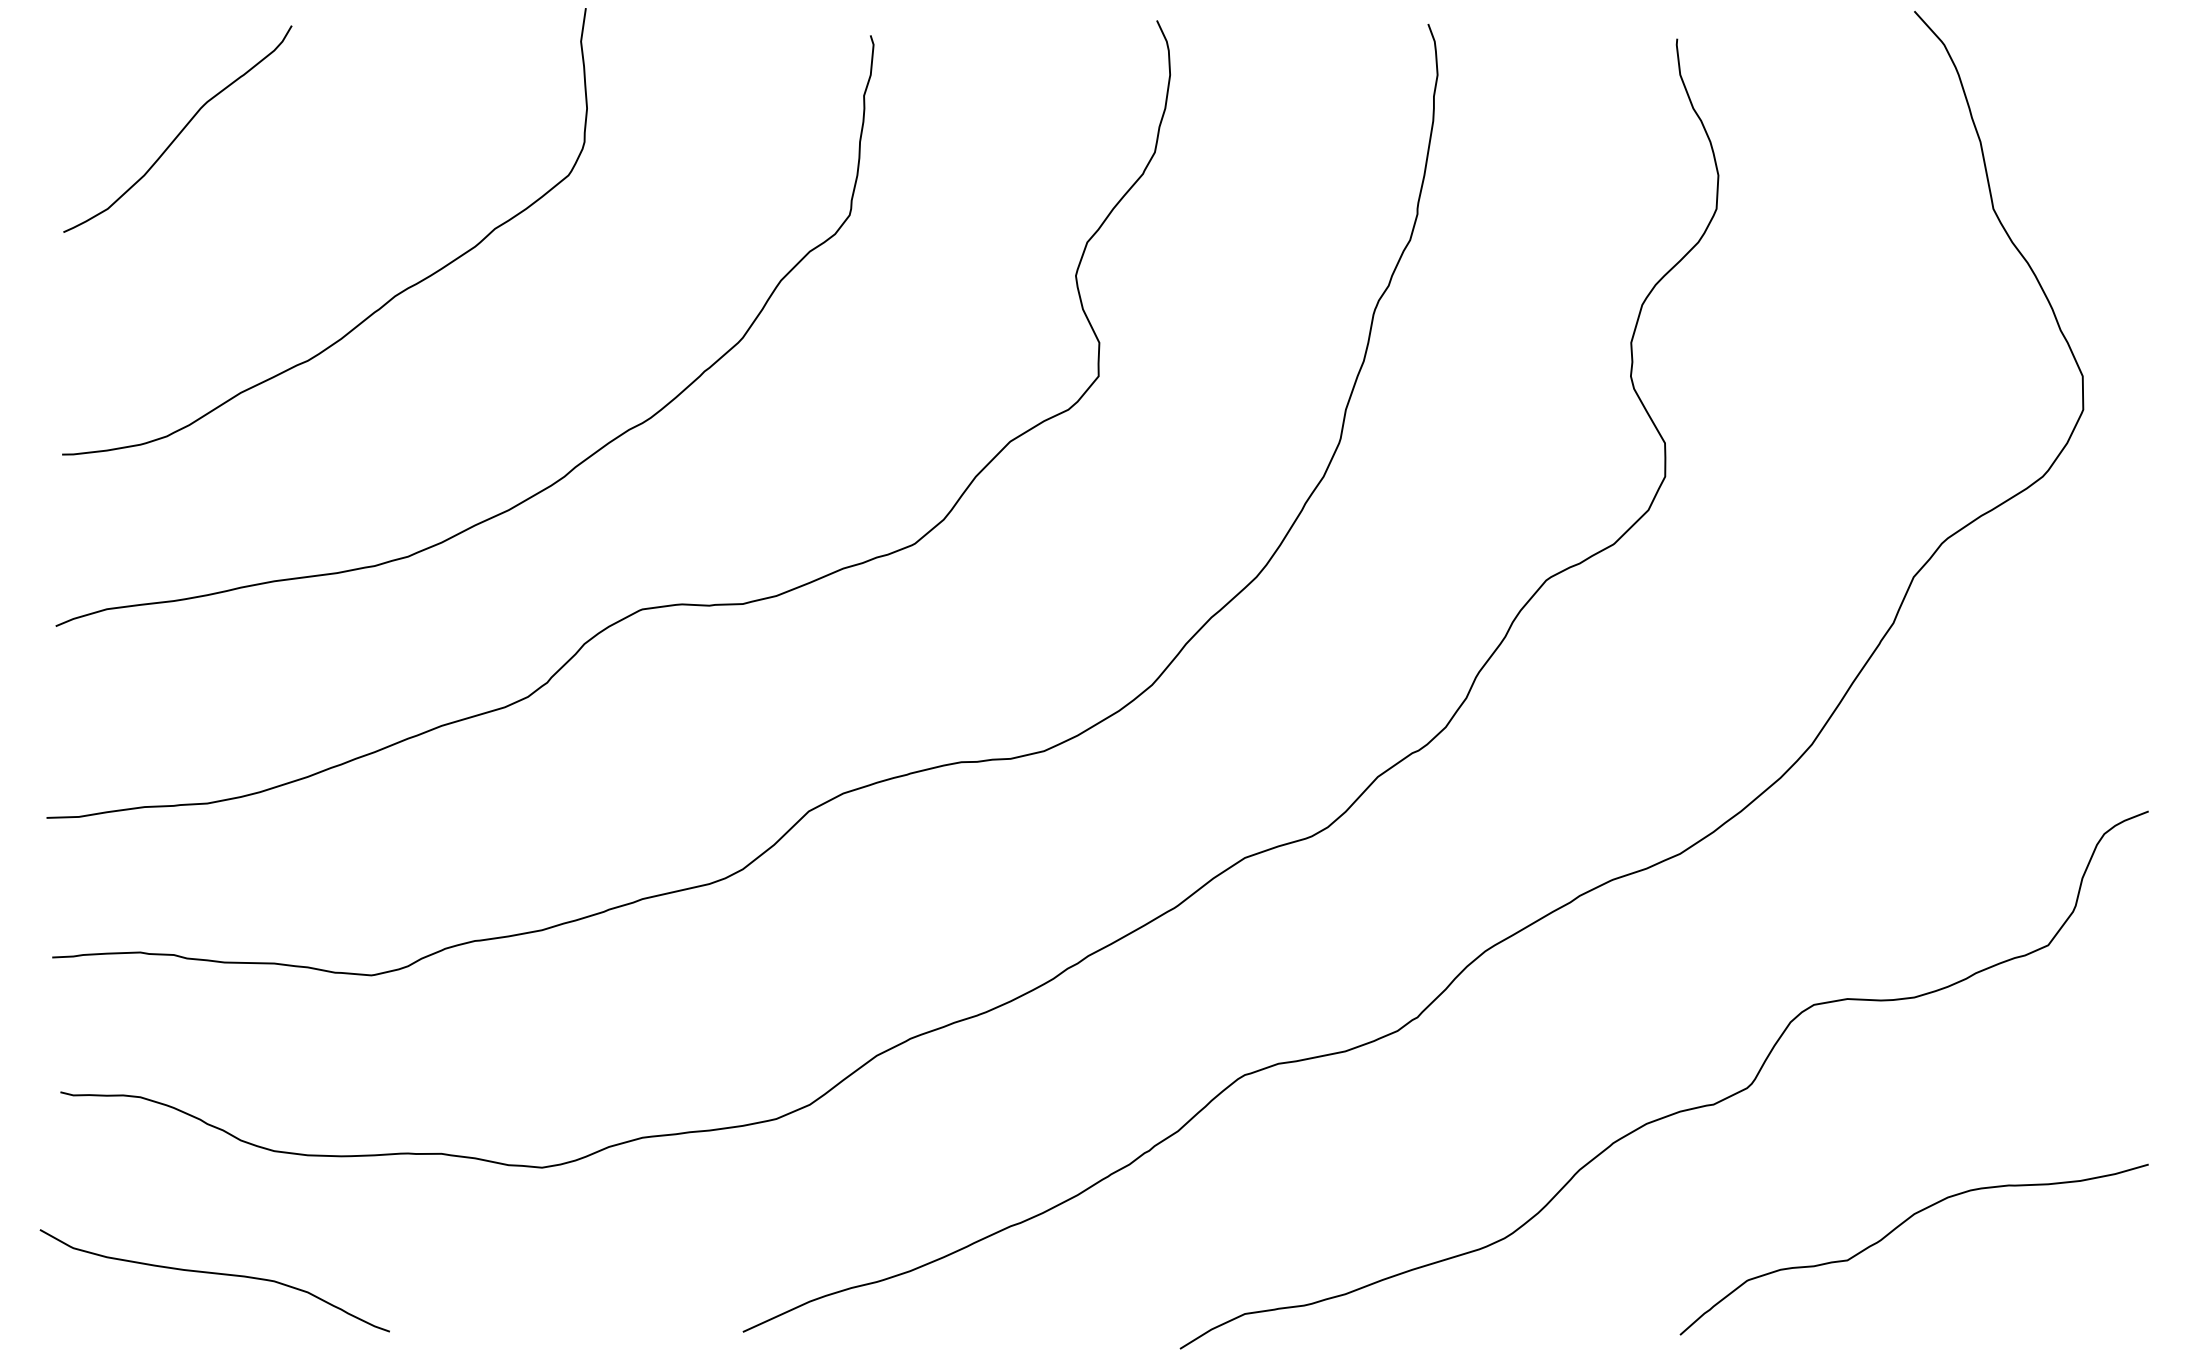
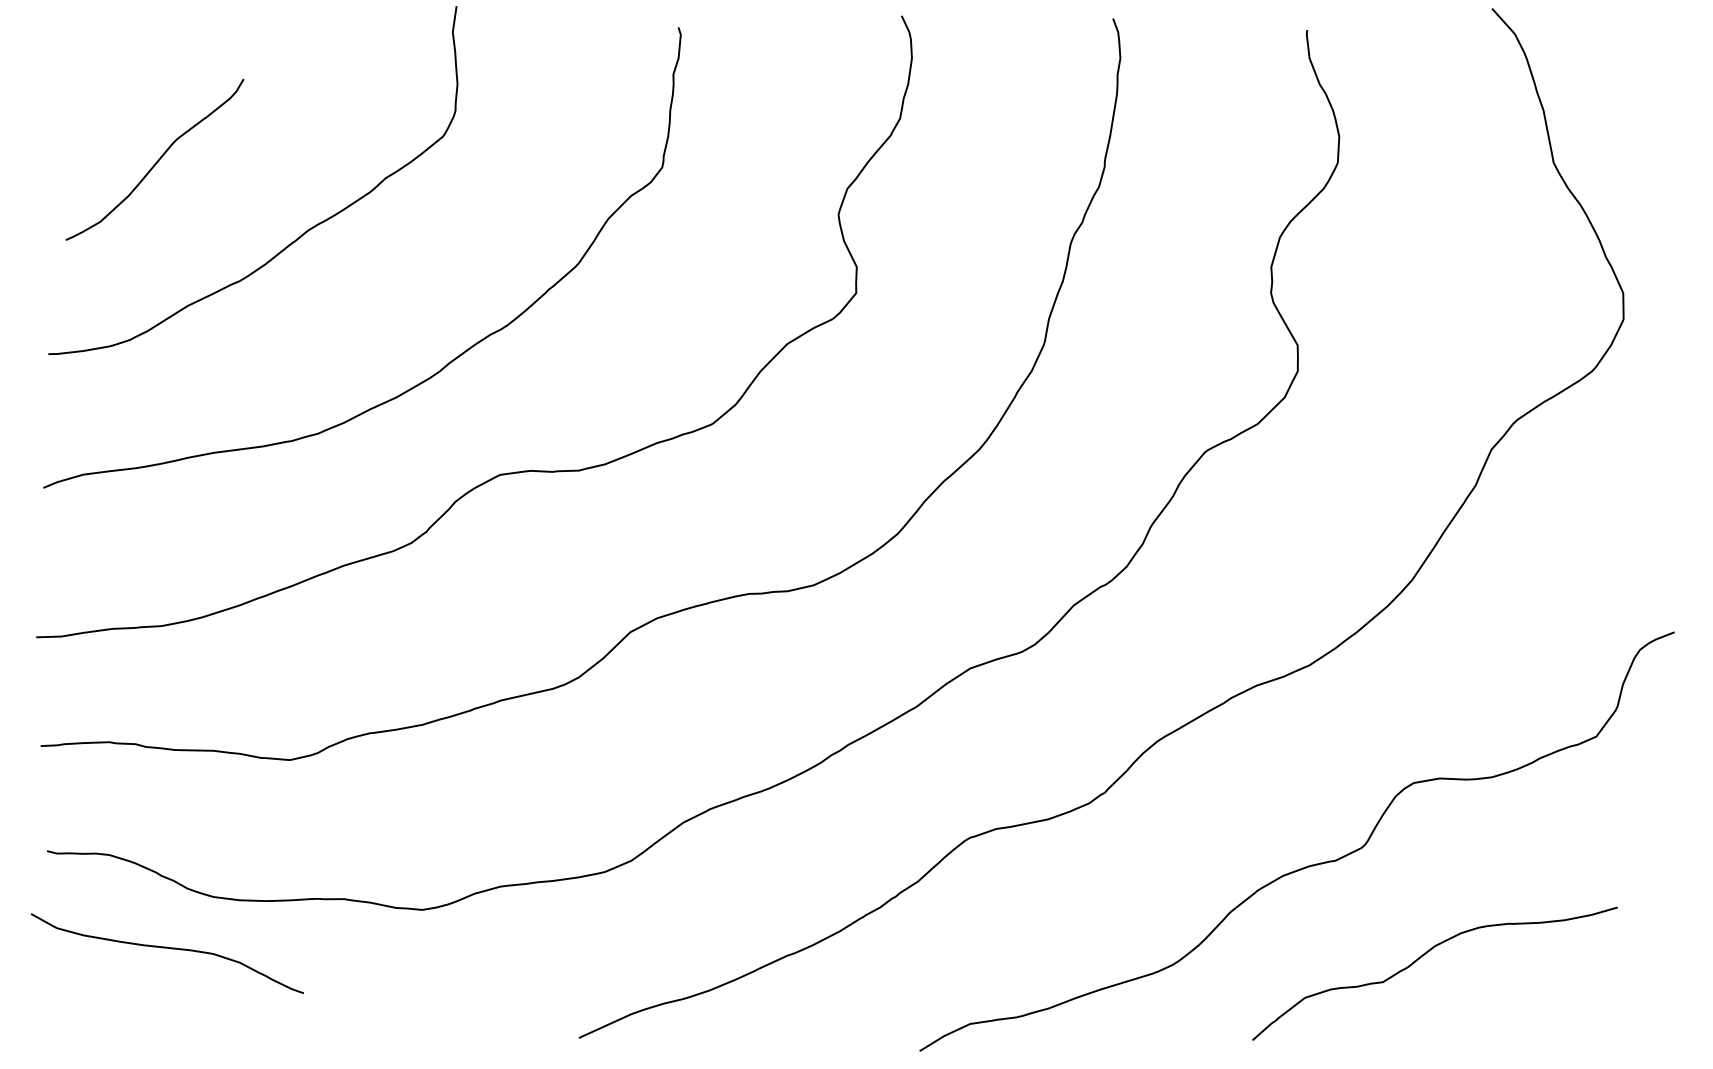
curve: (181, 129) -> (157, 159), moved
curve: (1897, 1228) -> (1421, 957), moved
curve: (214, 1274) -> (167, 948), moved

